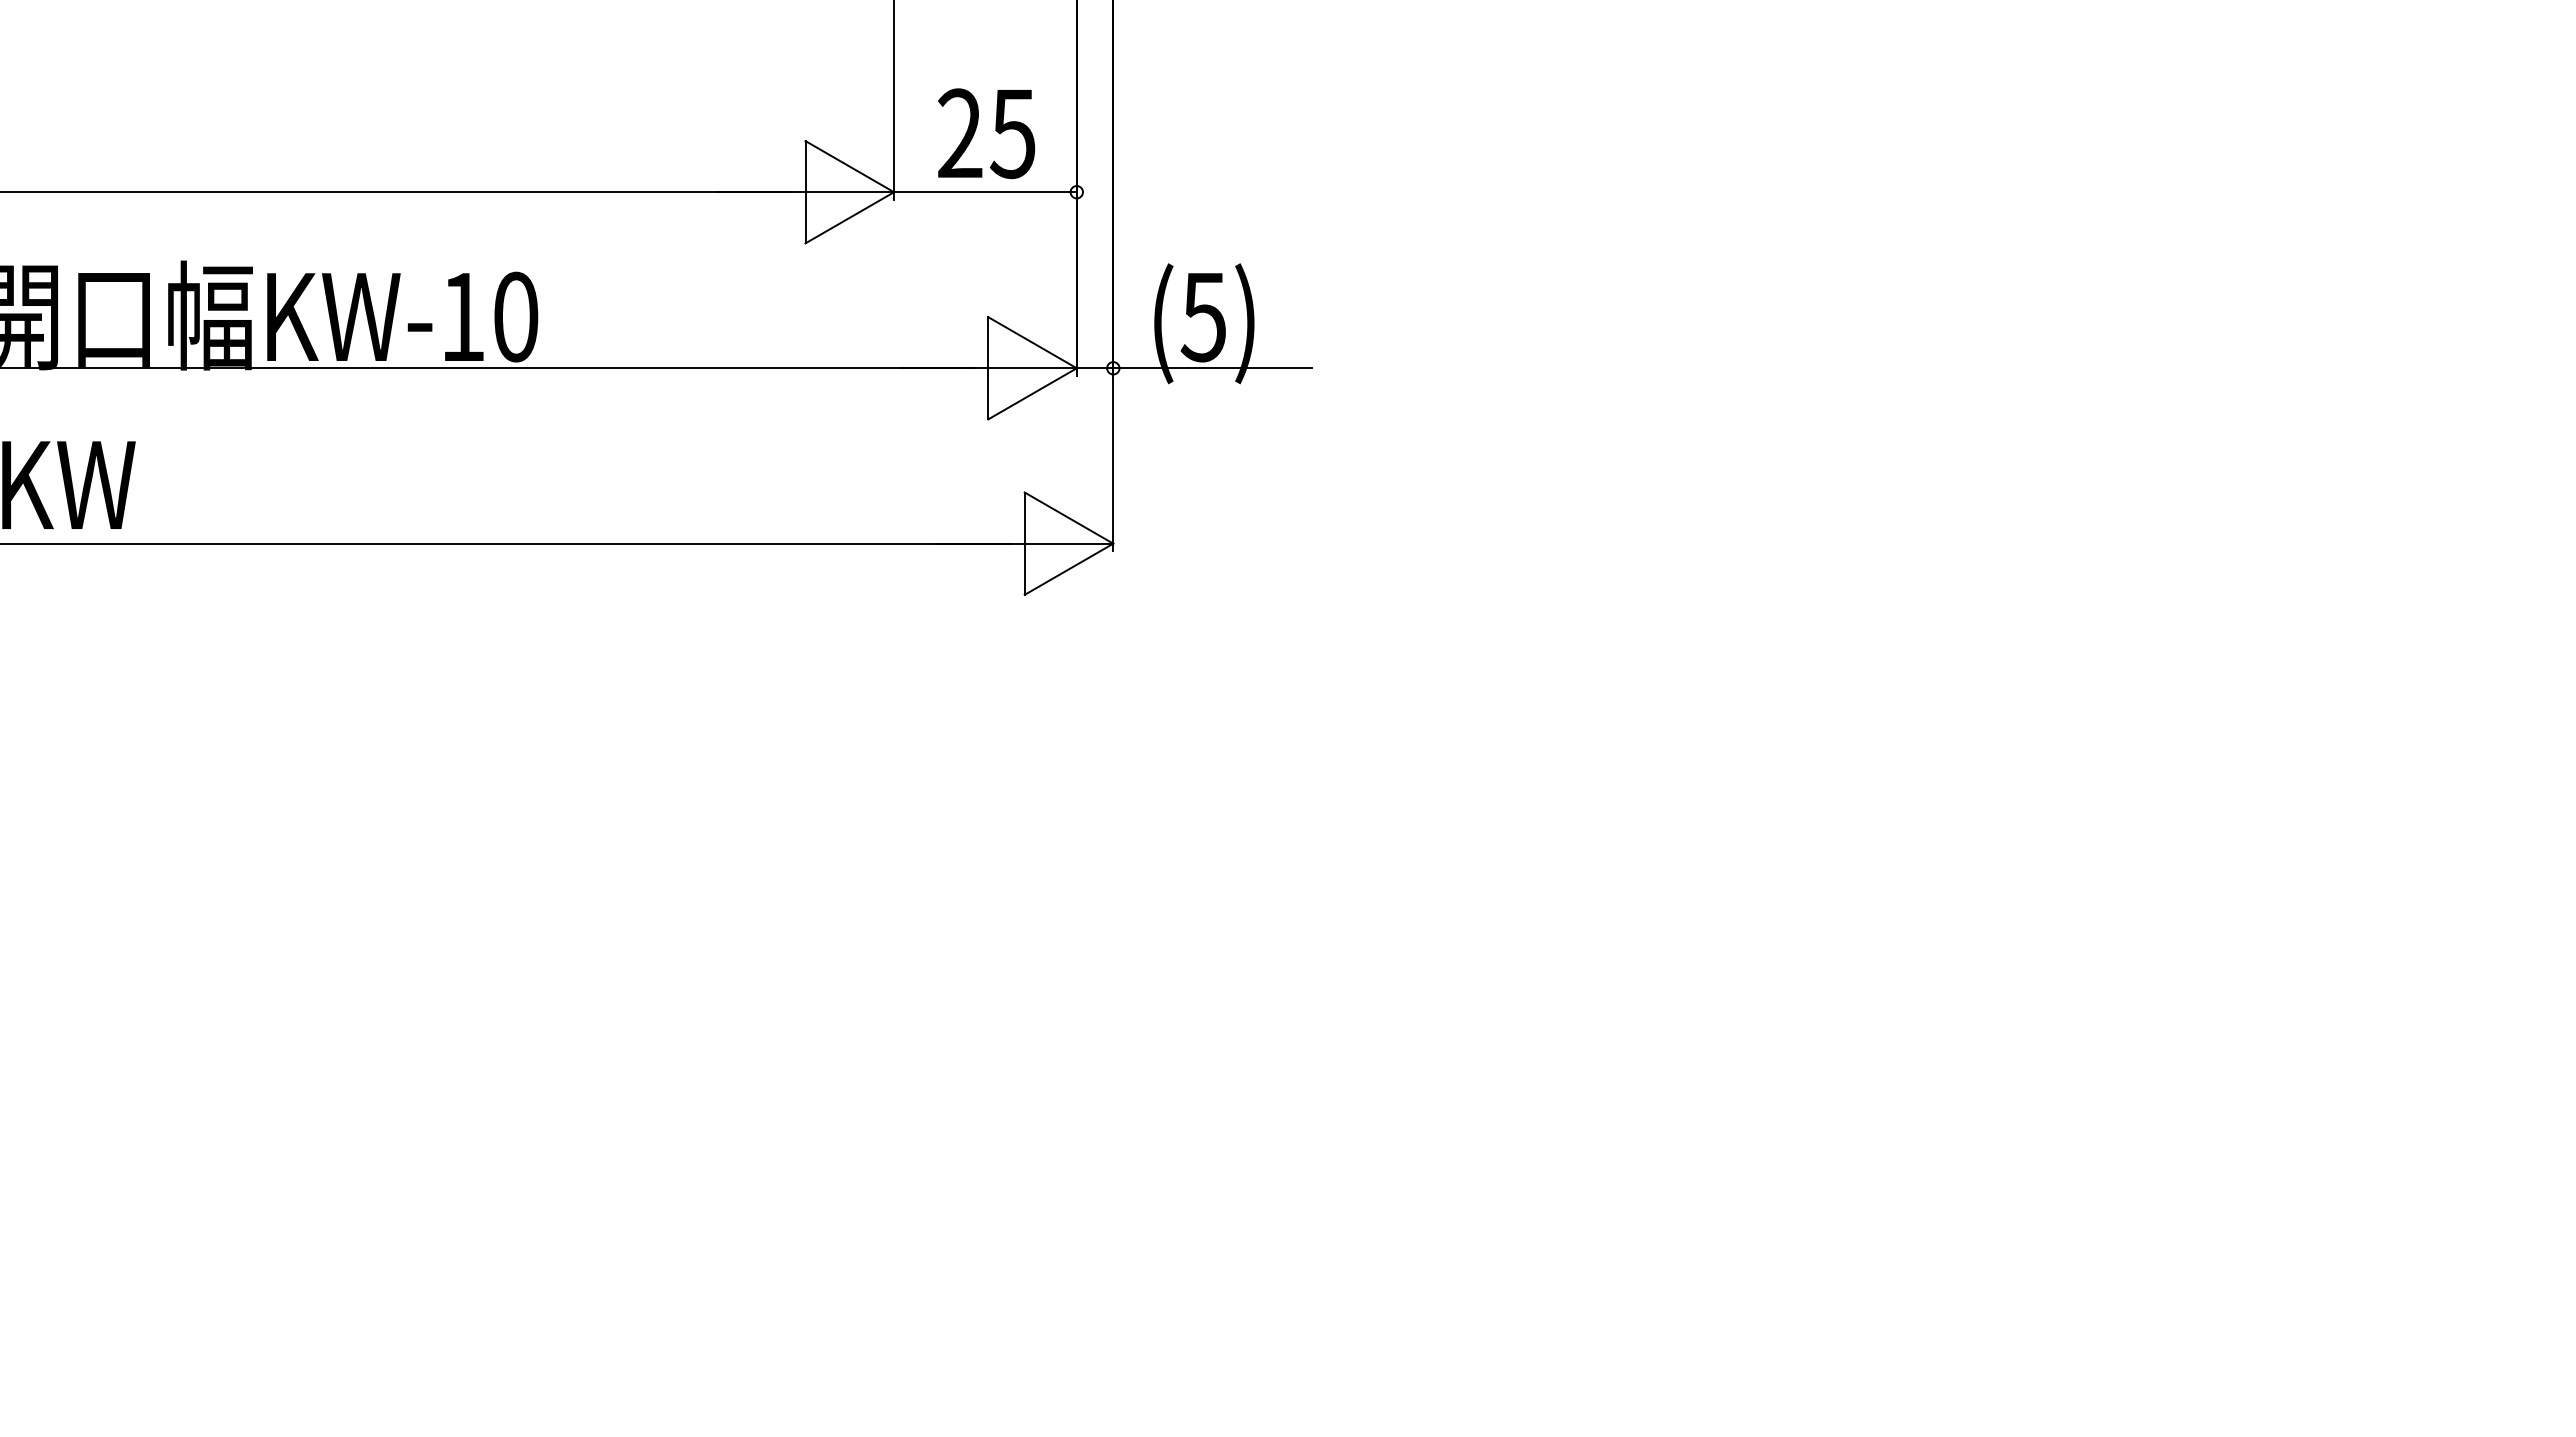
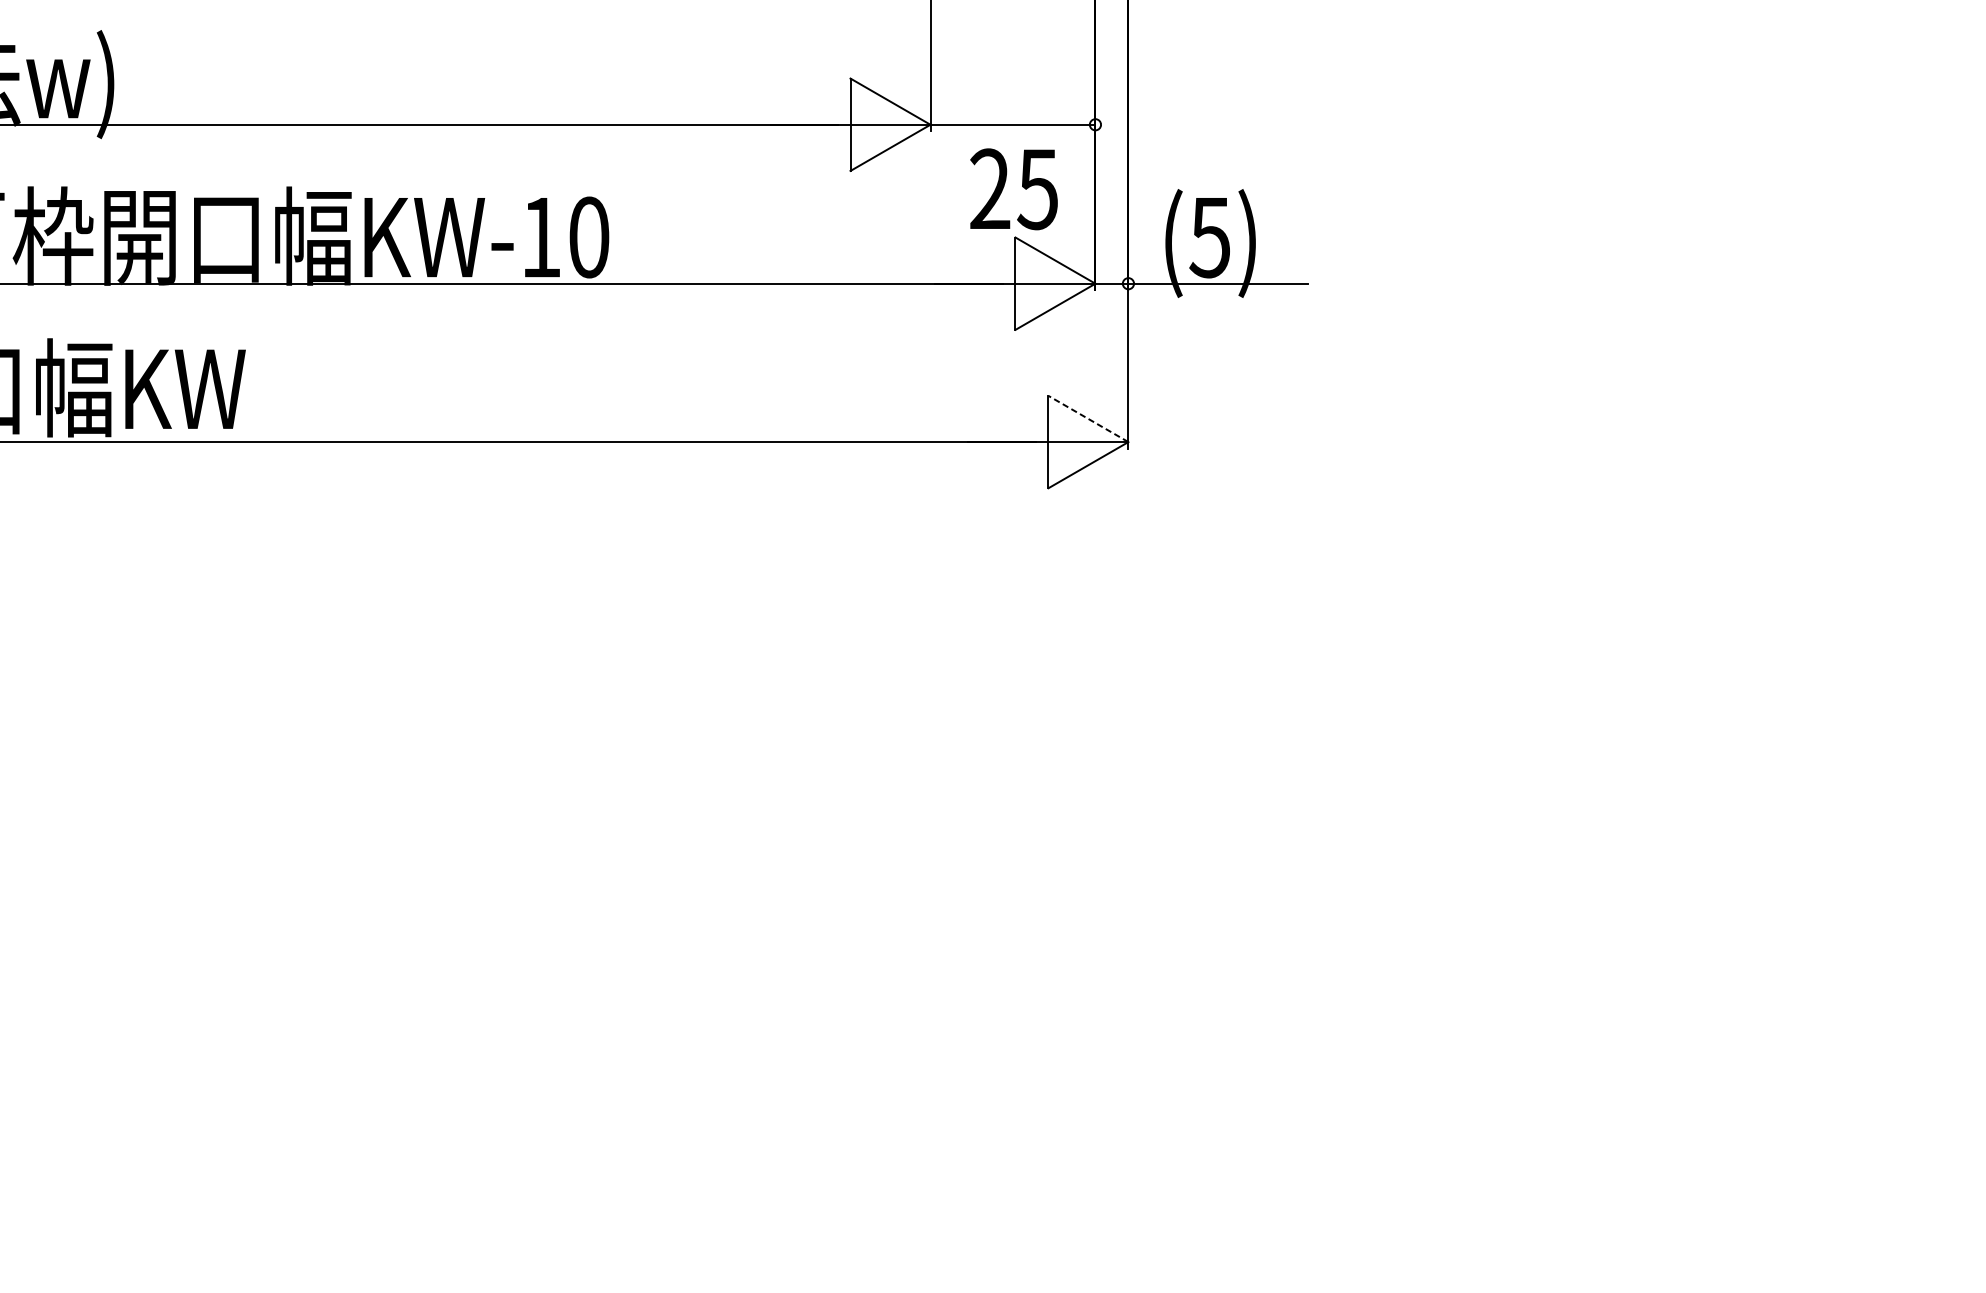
text: (986, 133) -> (1013, 189), moved
line: (1068, 517) -> (1087, 418), solid -> dashed

